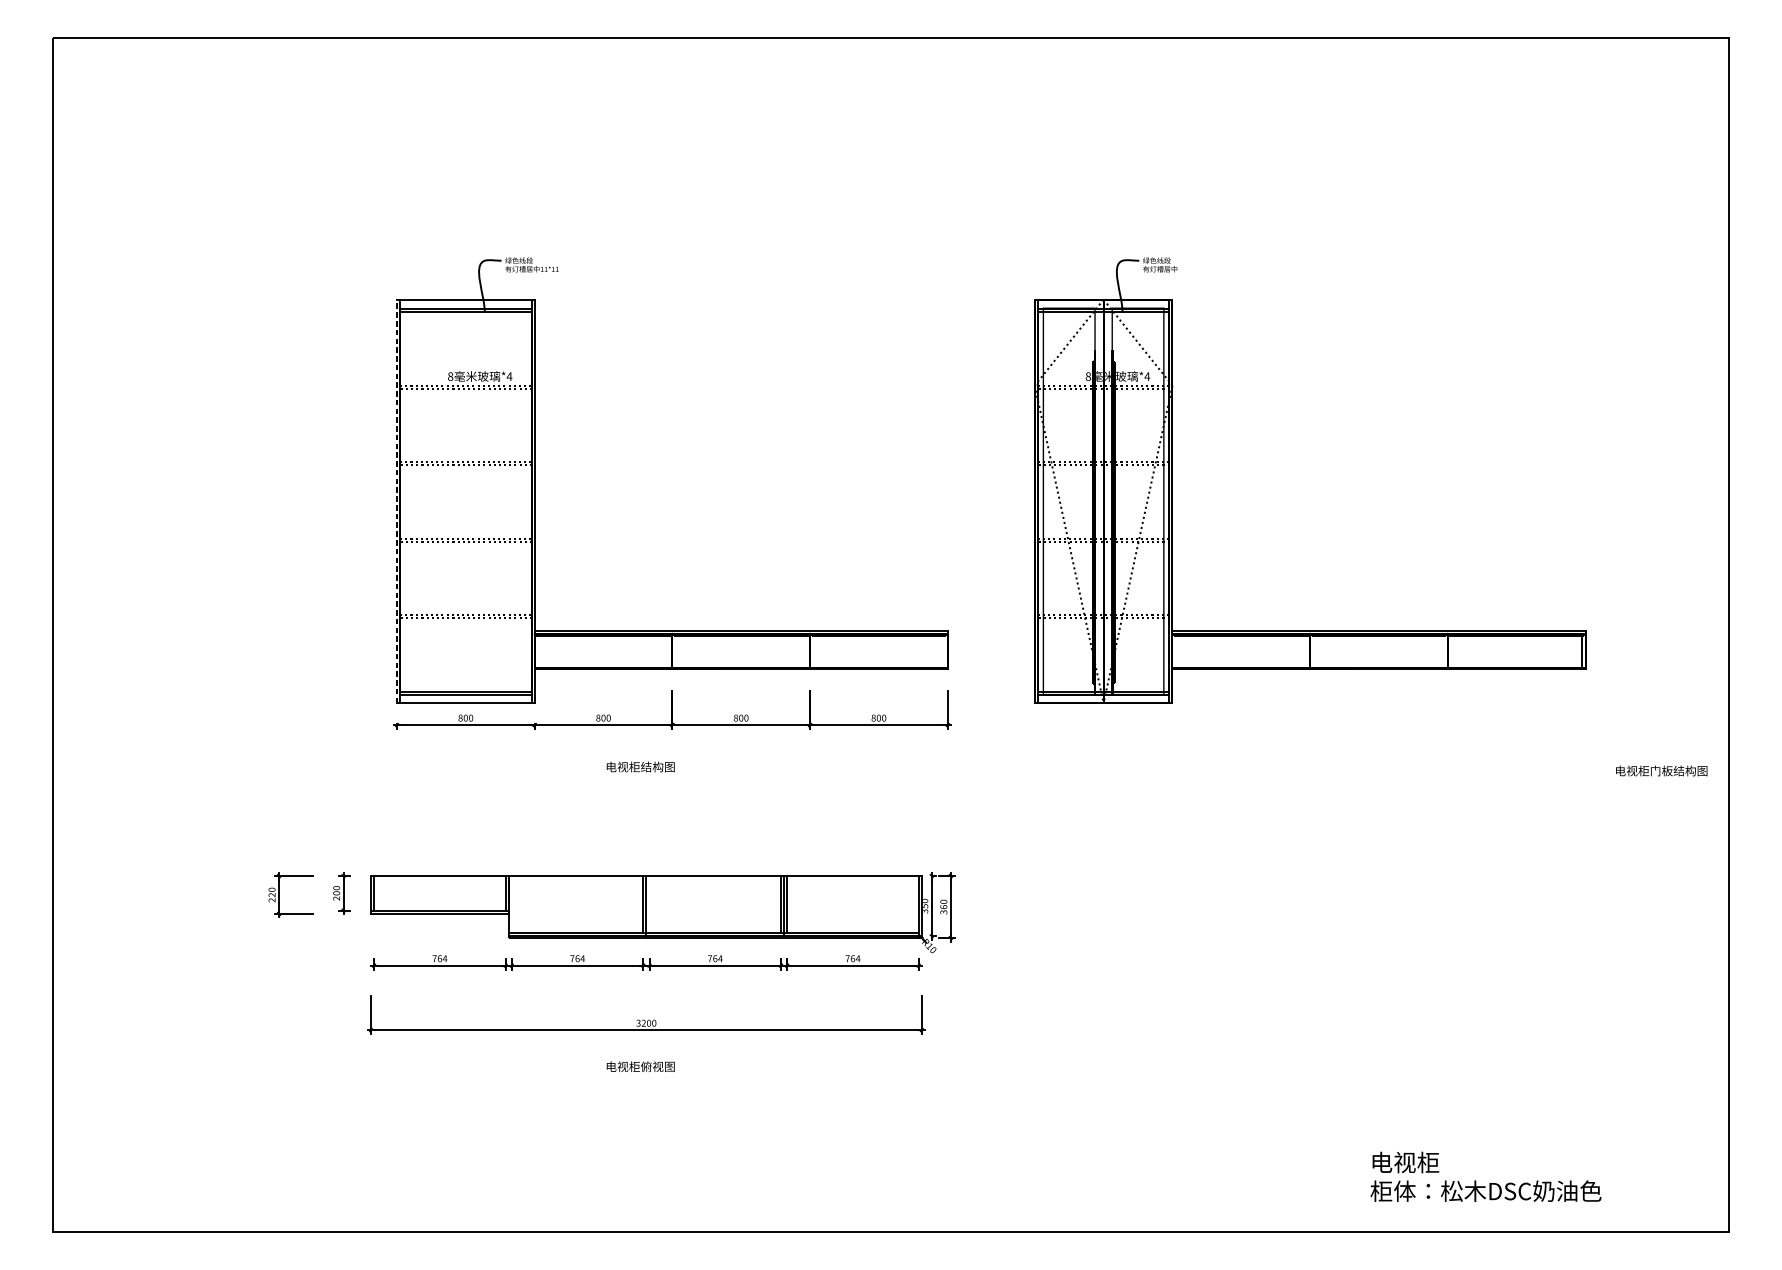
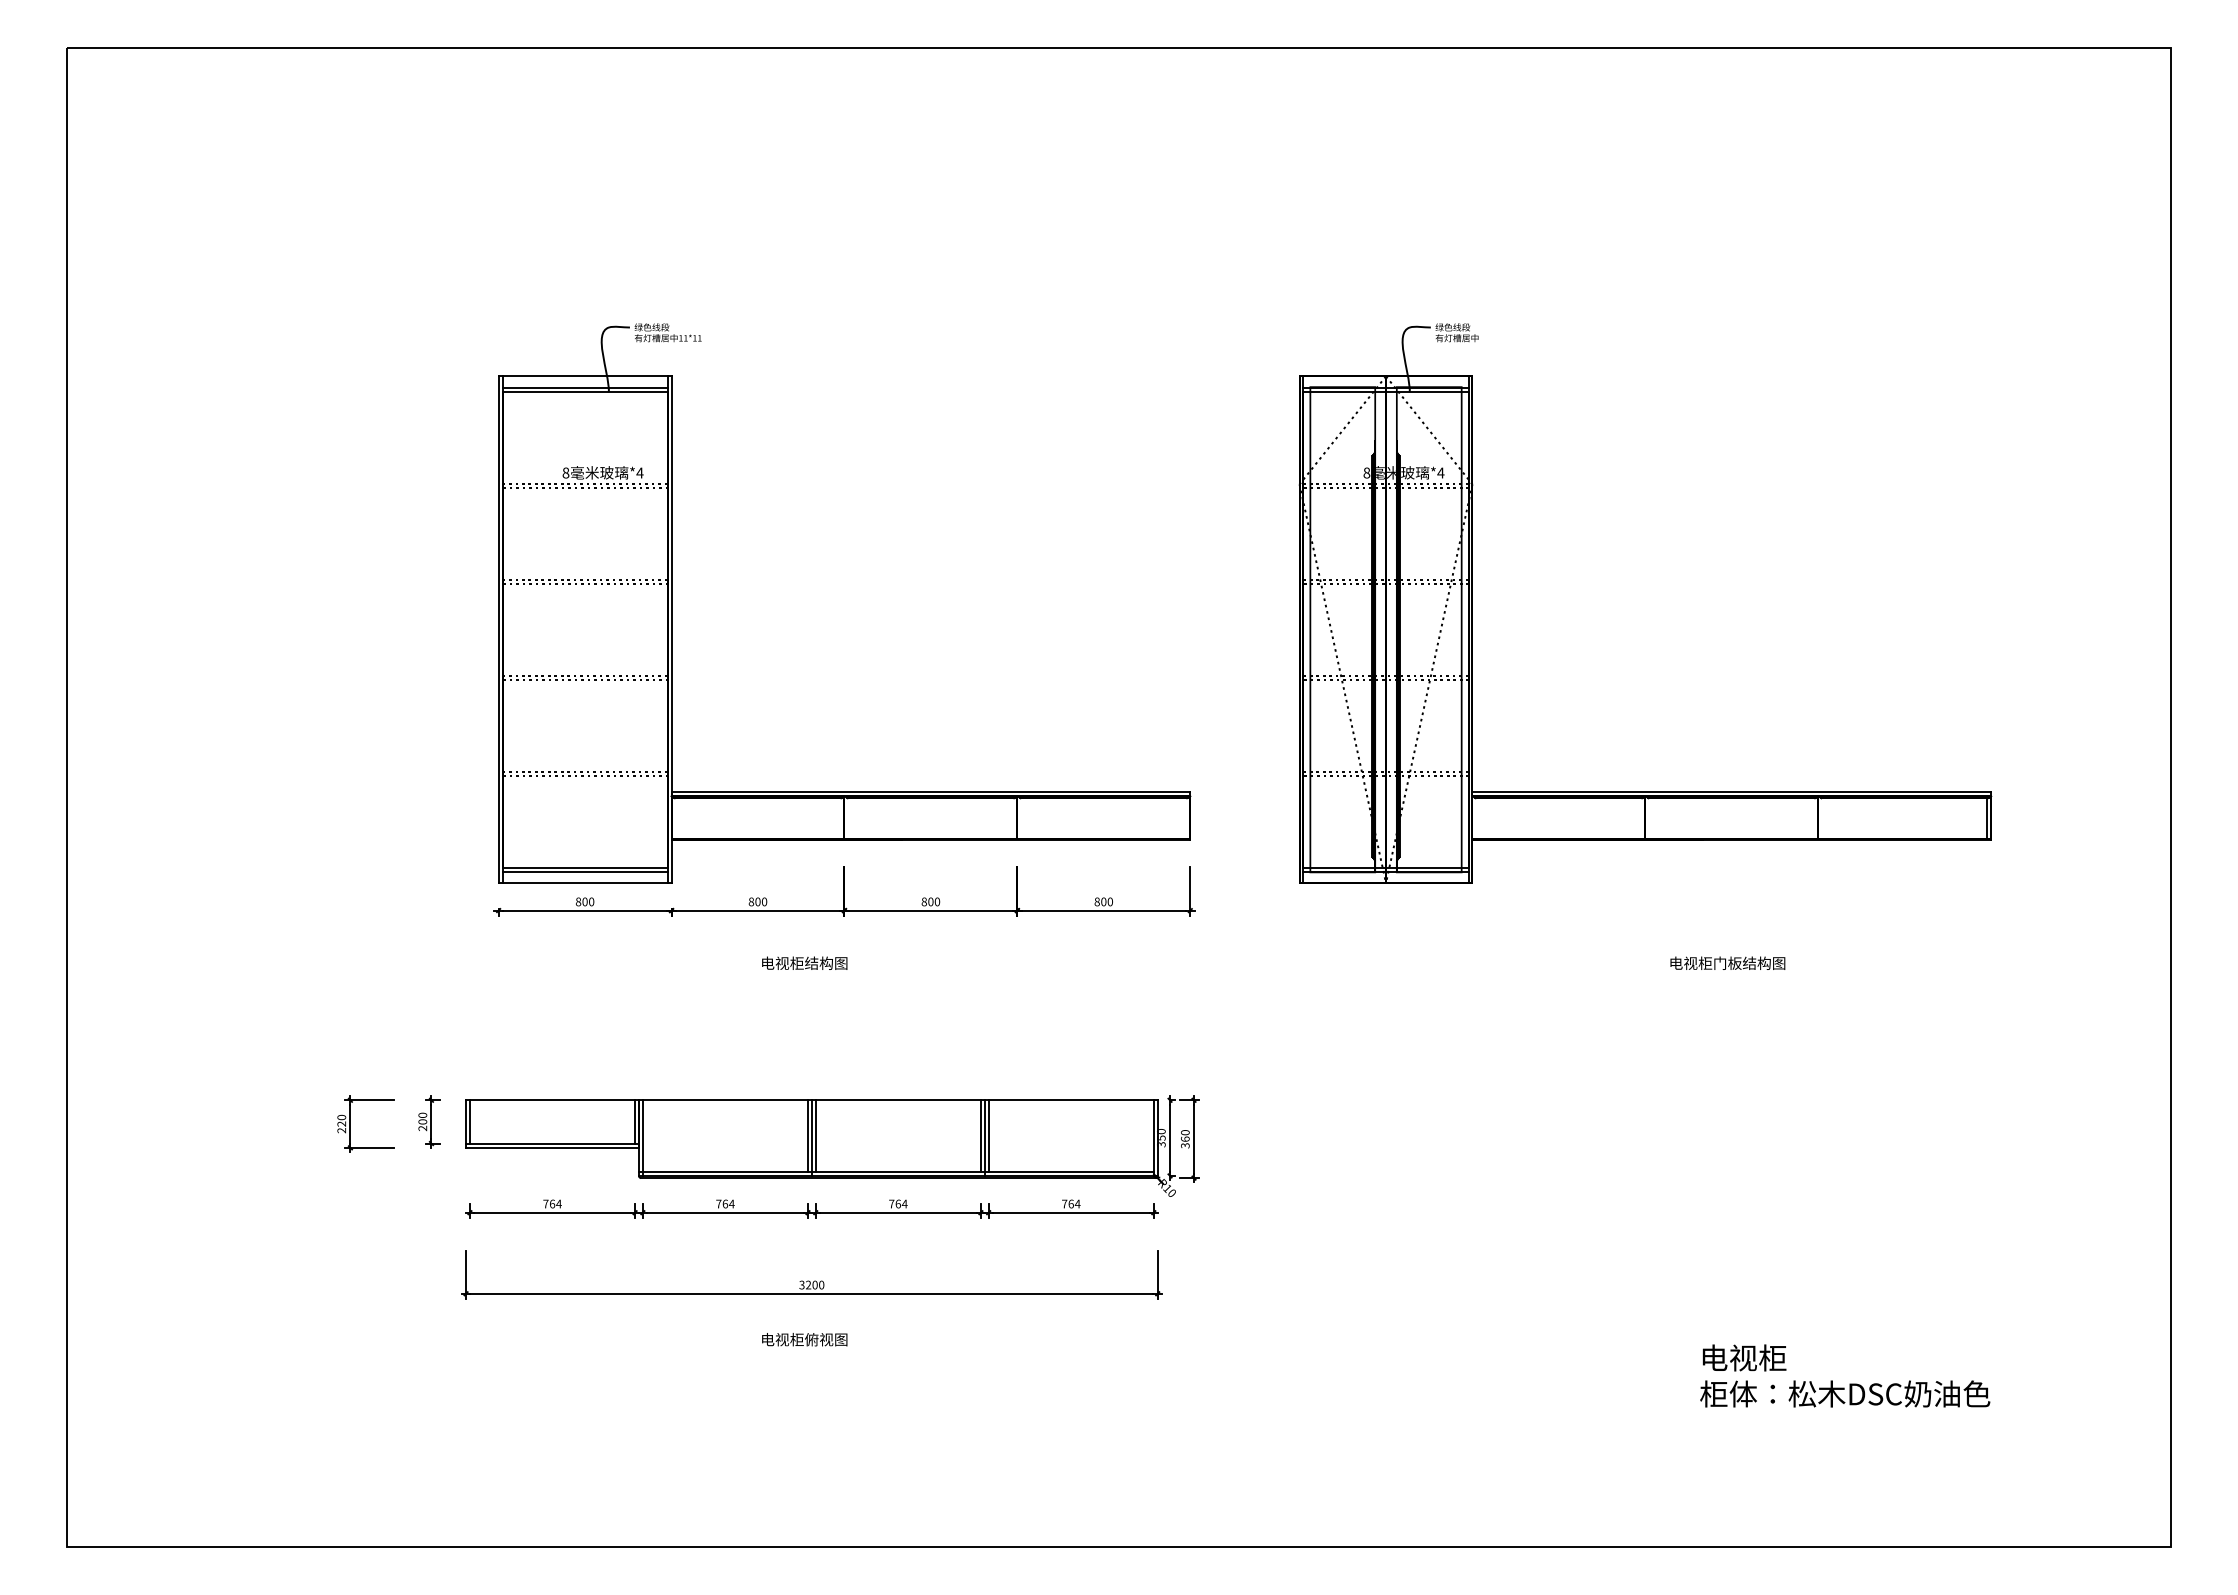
line: (396, 501) -> (498, 629), dashed -> solid
text: (1661, 770) -> (1727, 962), moved
line: (649, 904) -> (815, 1136), added
line: (511, 905) -> (642, 1137), added
text: (1486, 1176) -> (1845, 1375), moved

